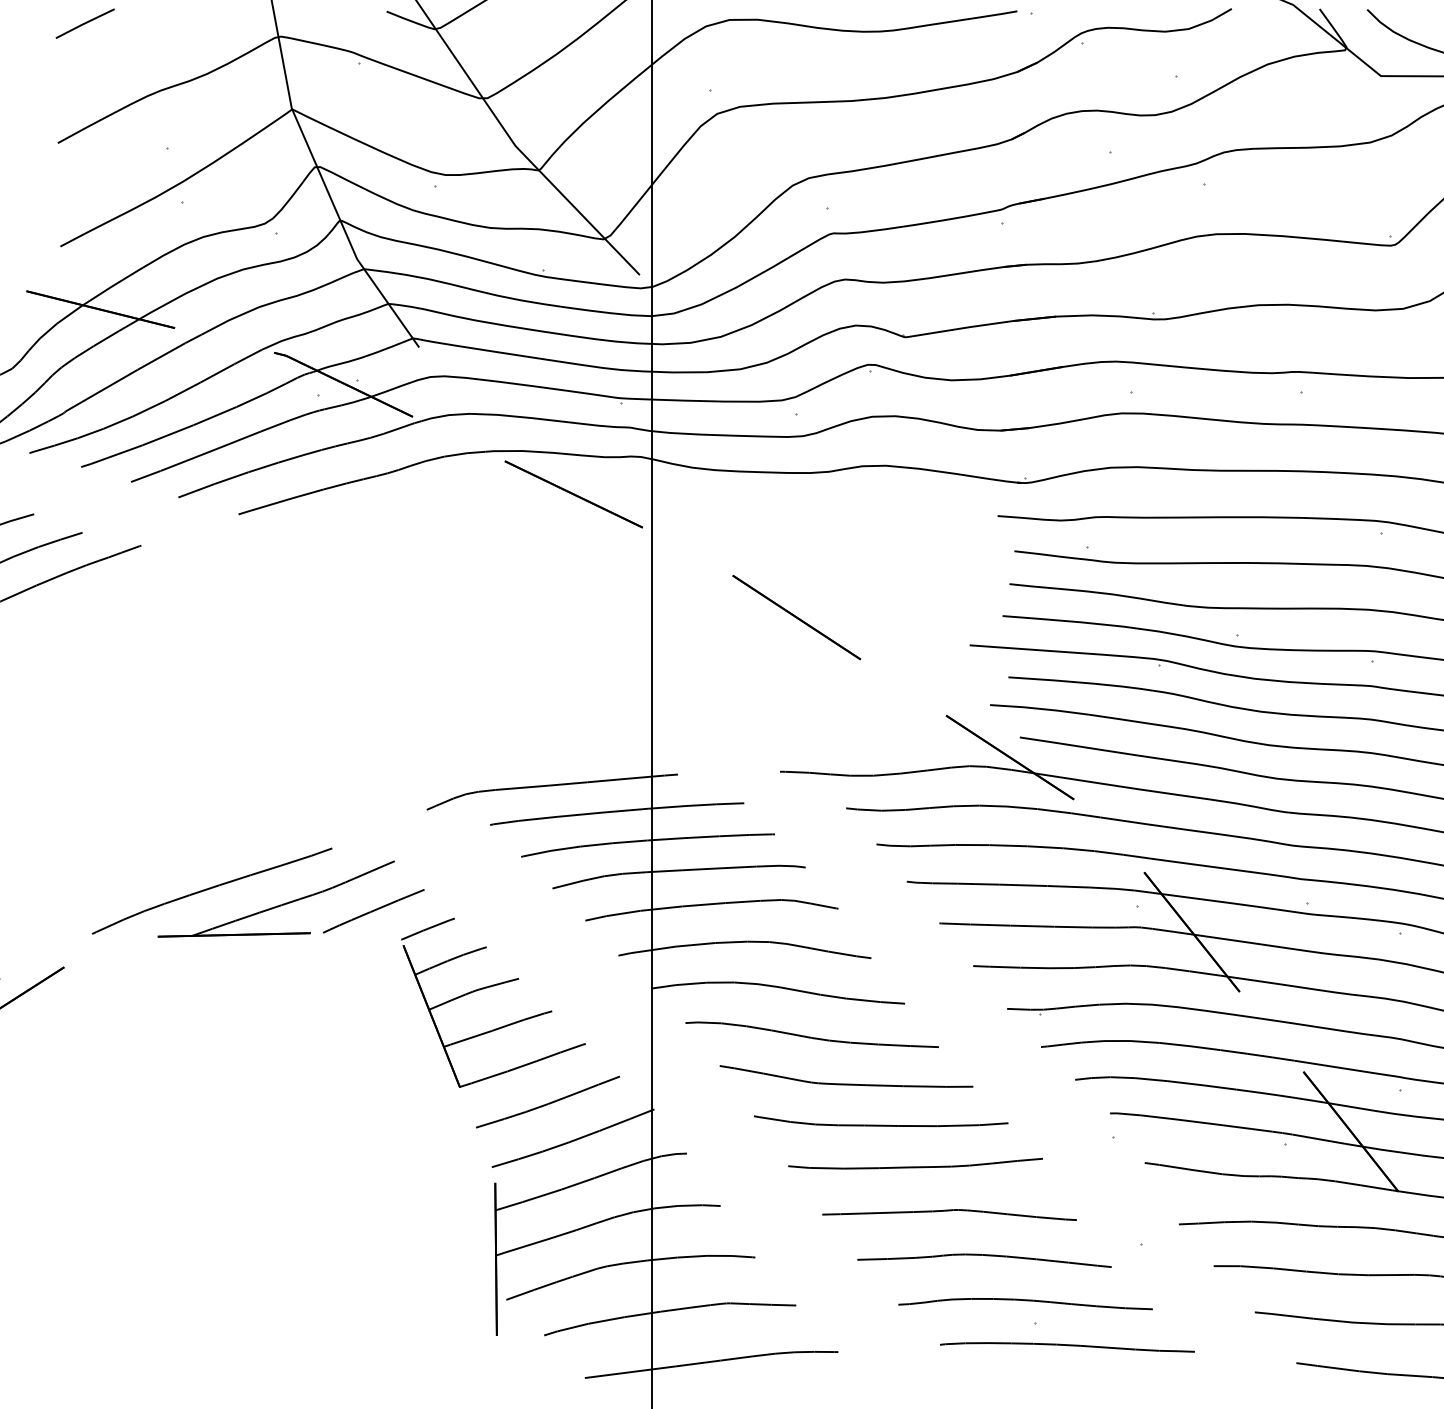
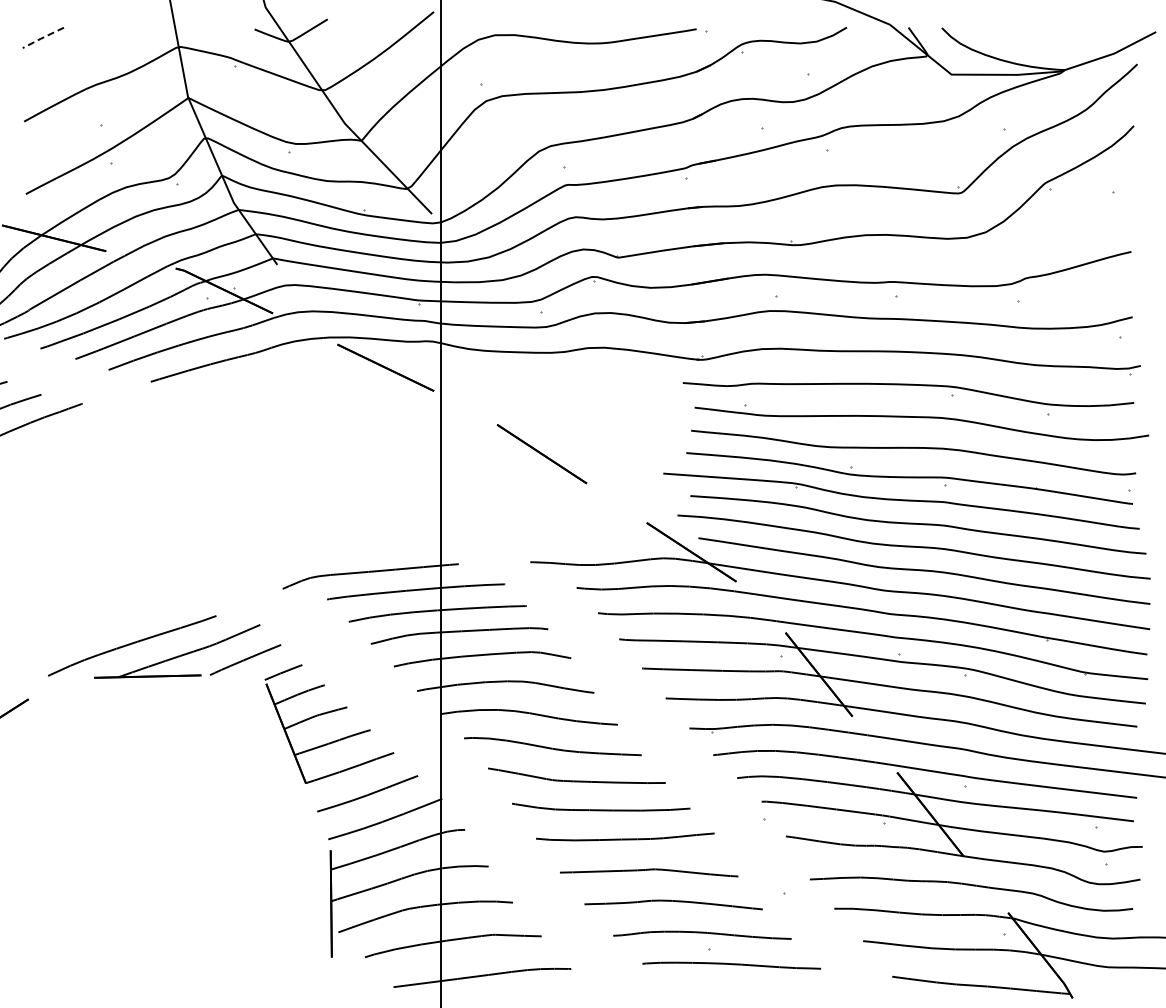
line: (84, 23) -> (42, 37), solid -> dashed

